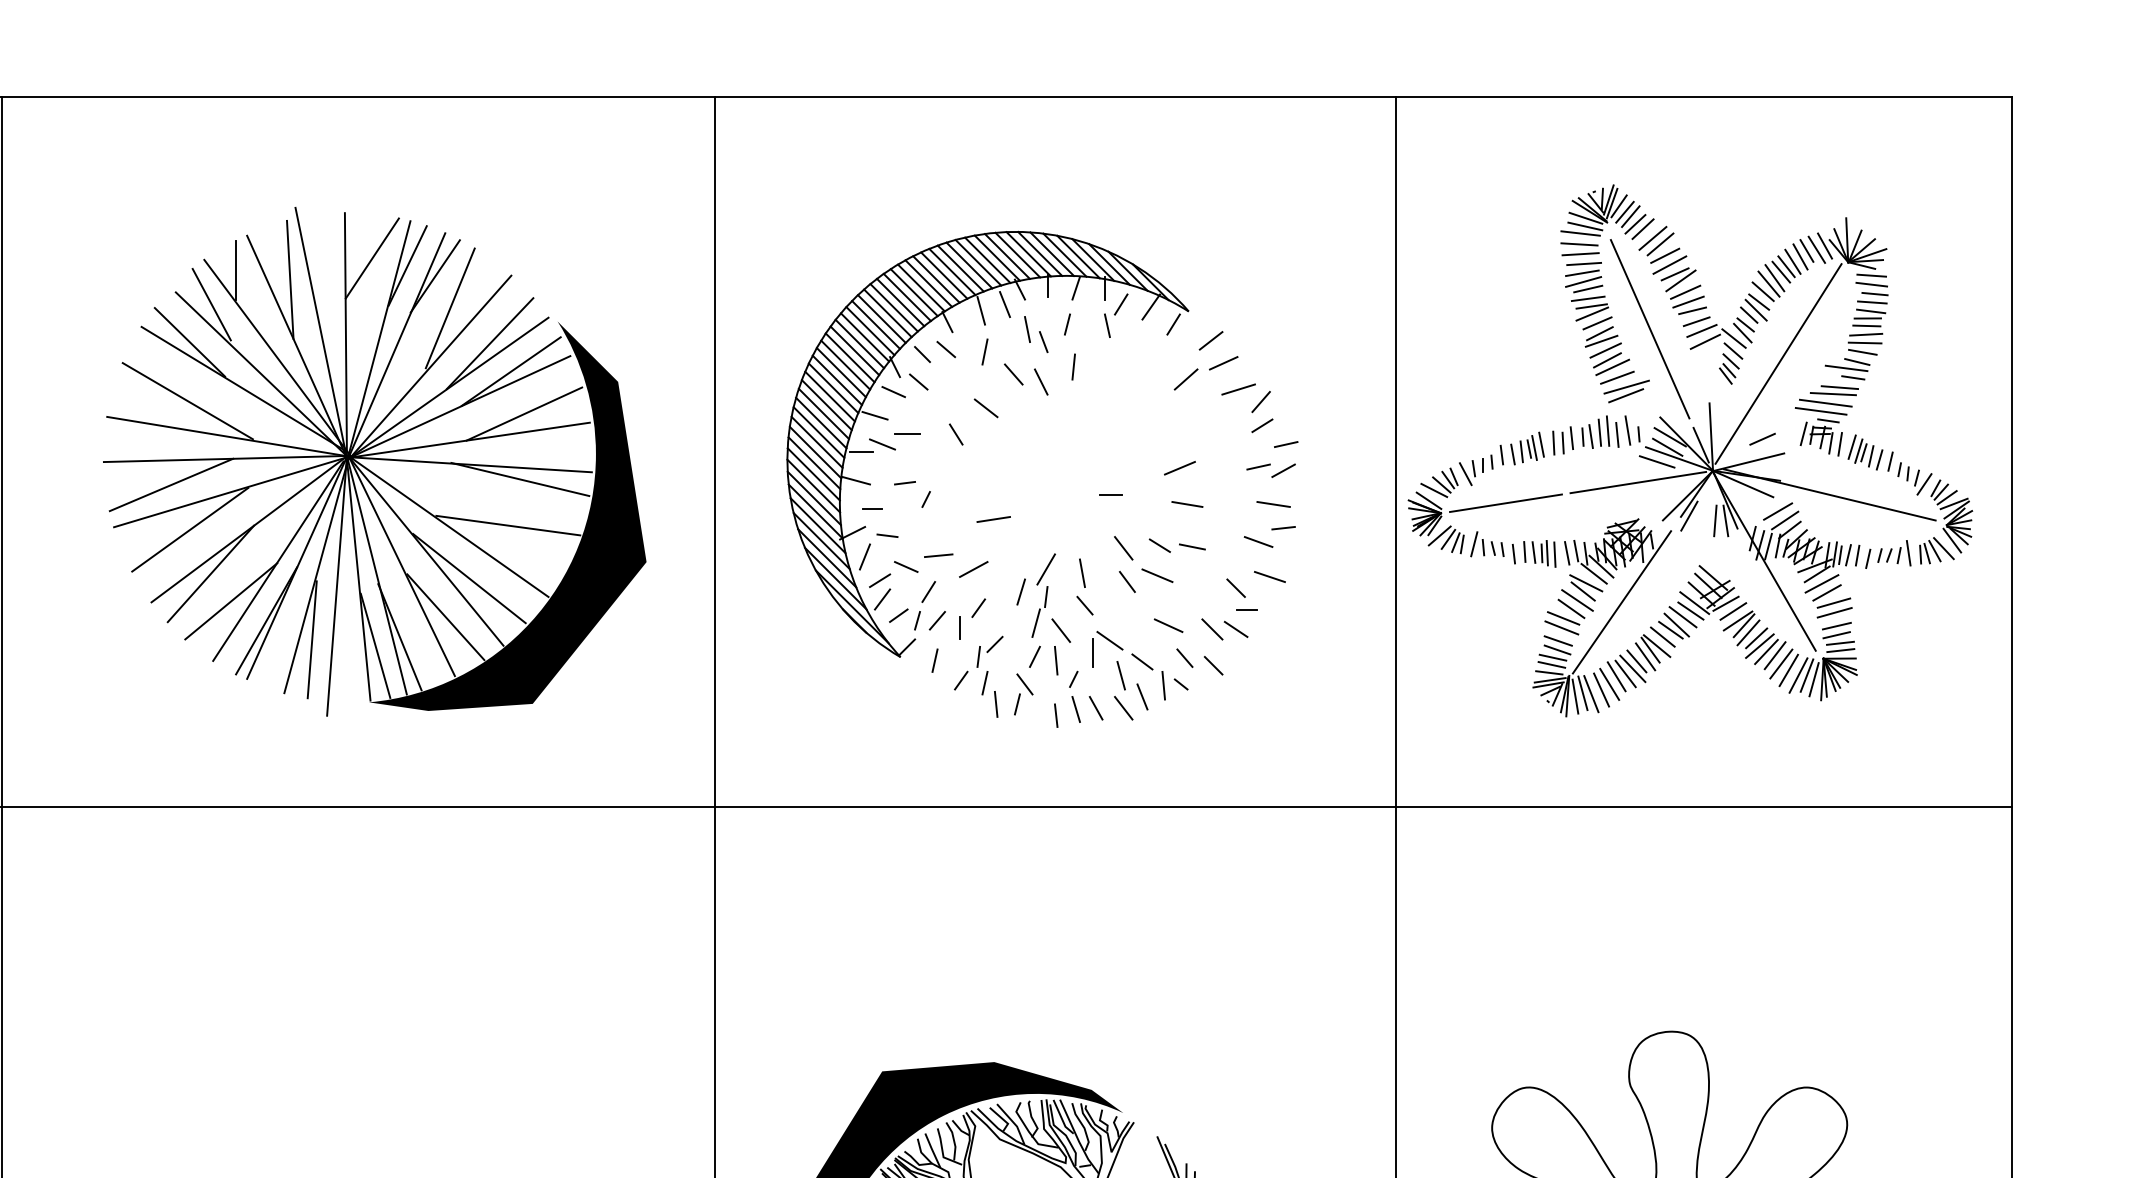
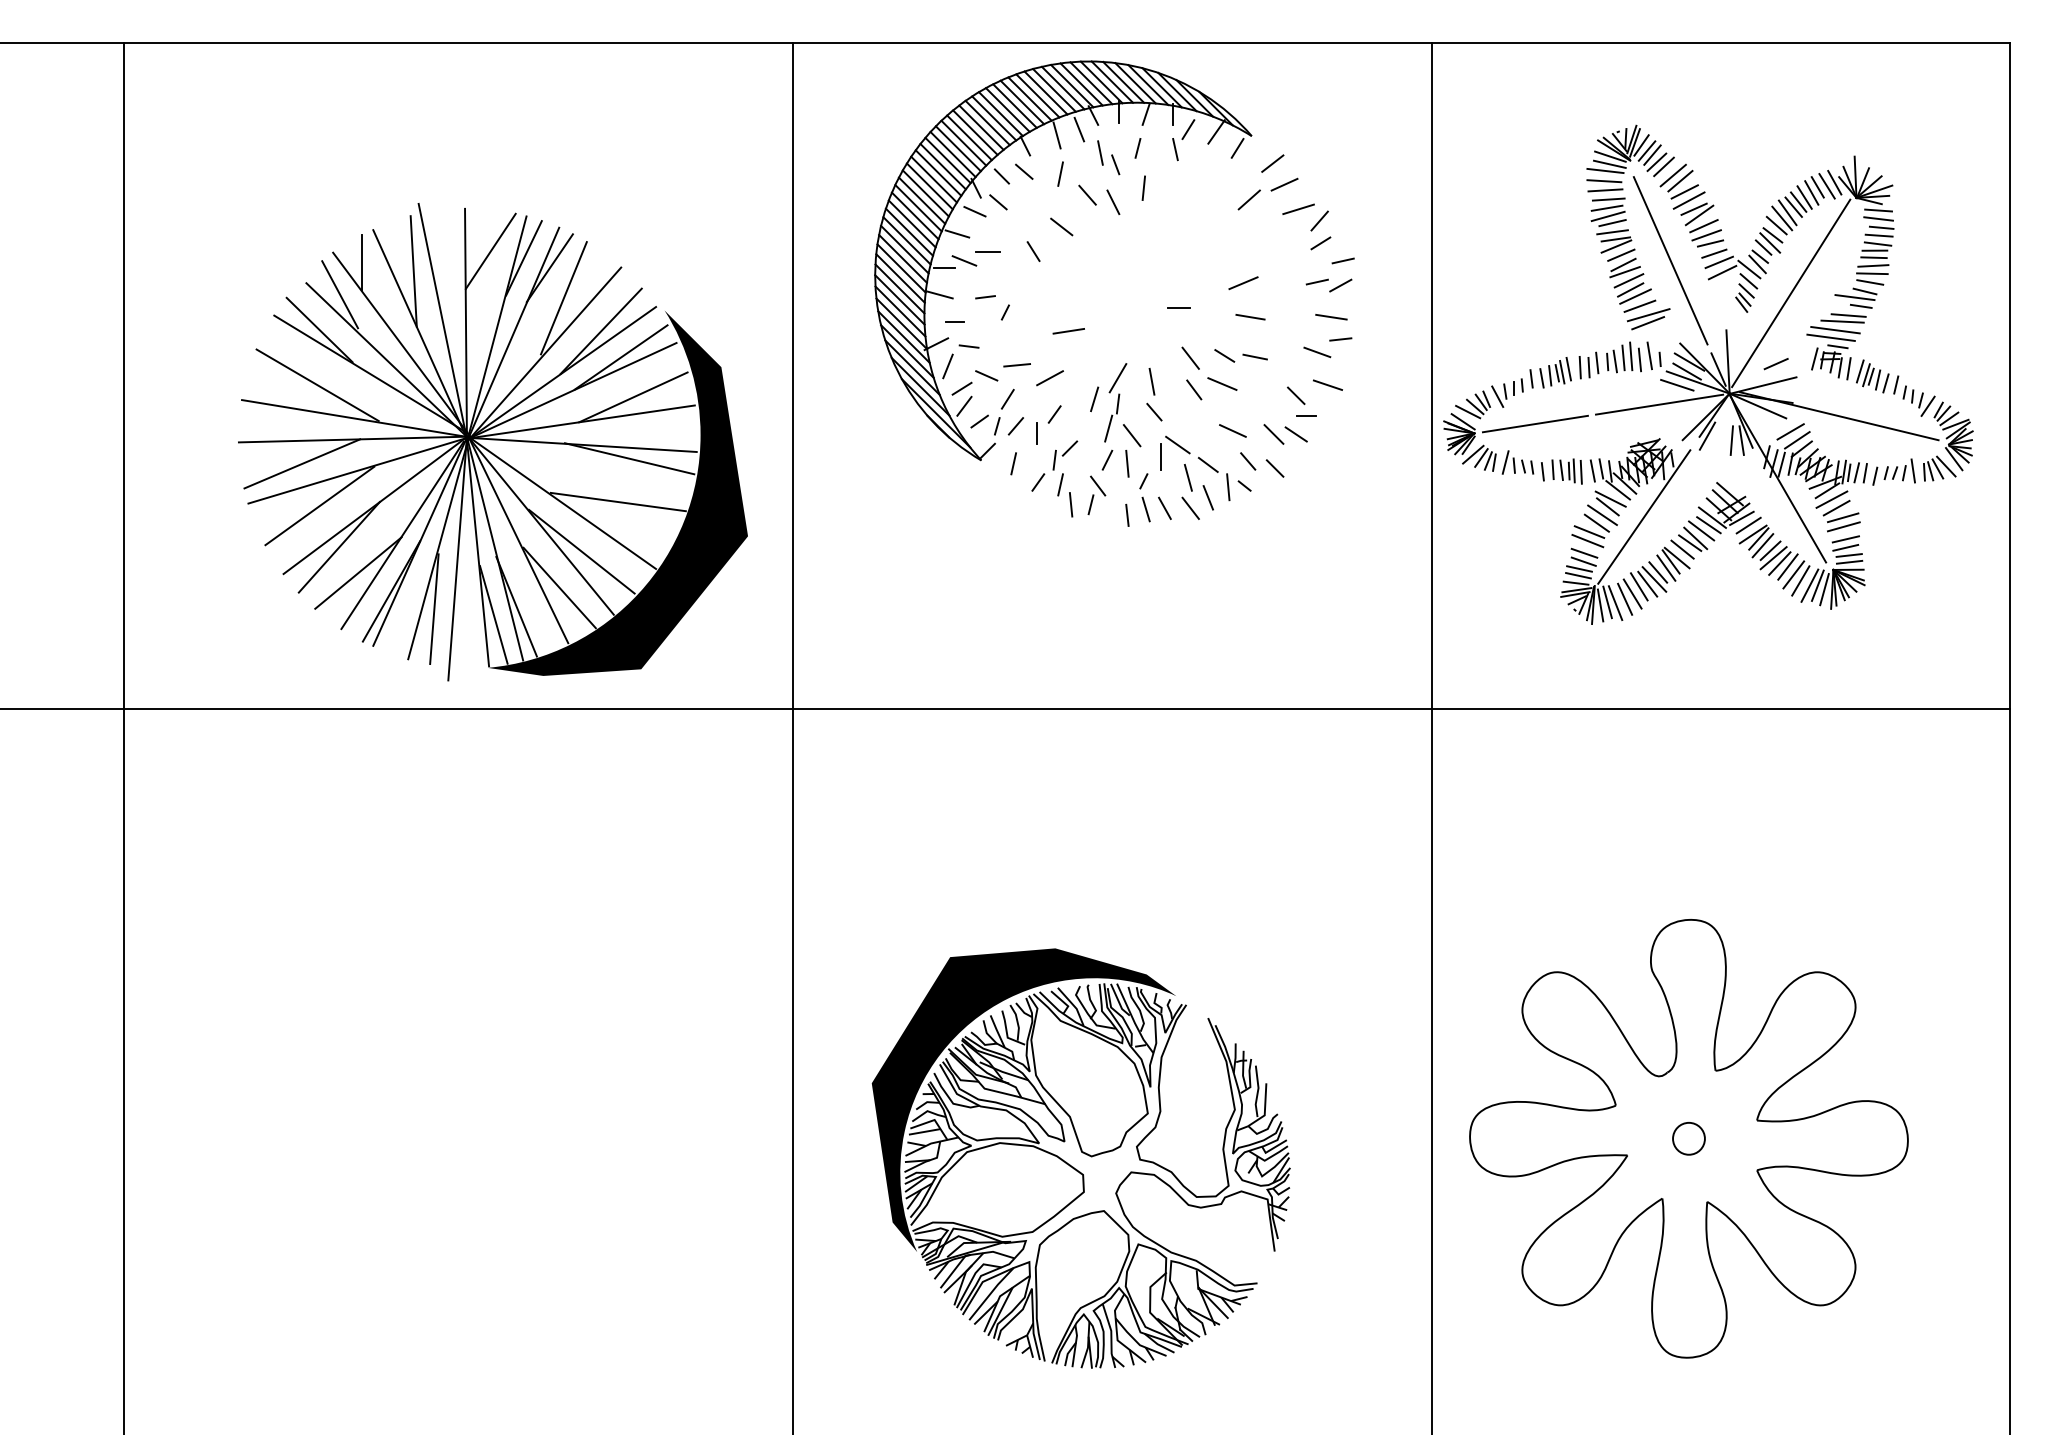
part: (374, 462) -> (492, 442), moved
part: (1010, 516) -> (1084, 328), moved

